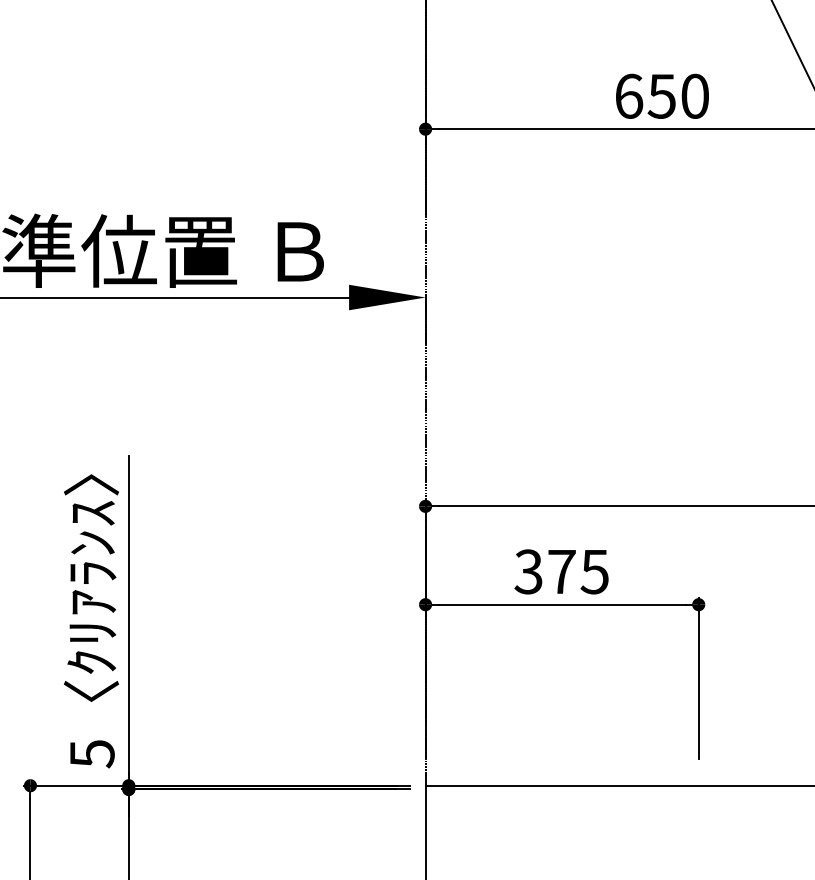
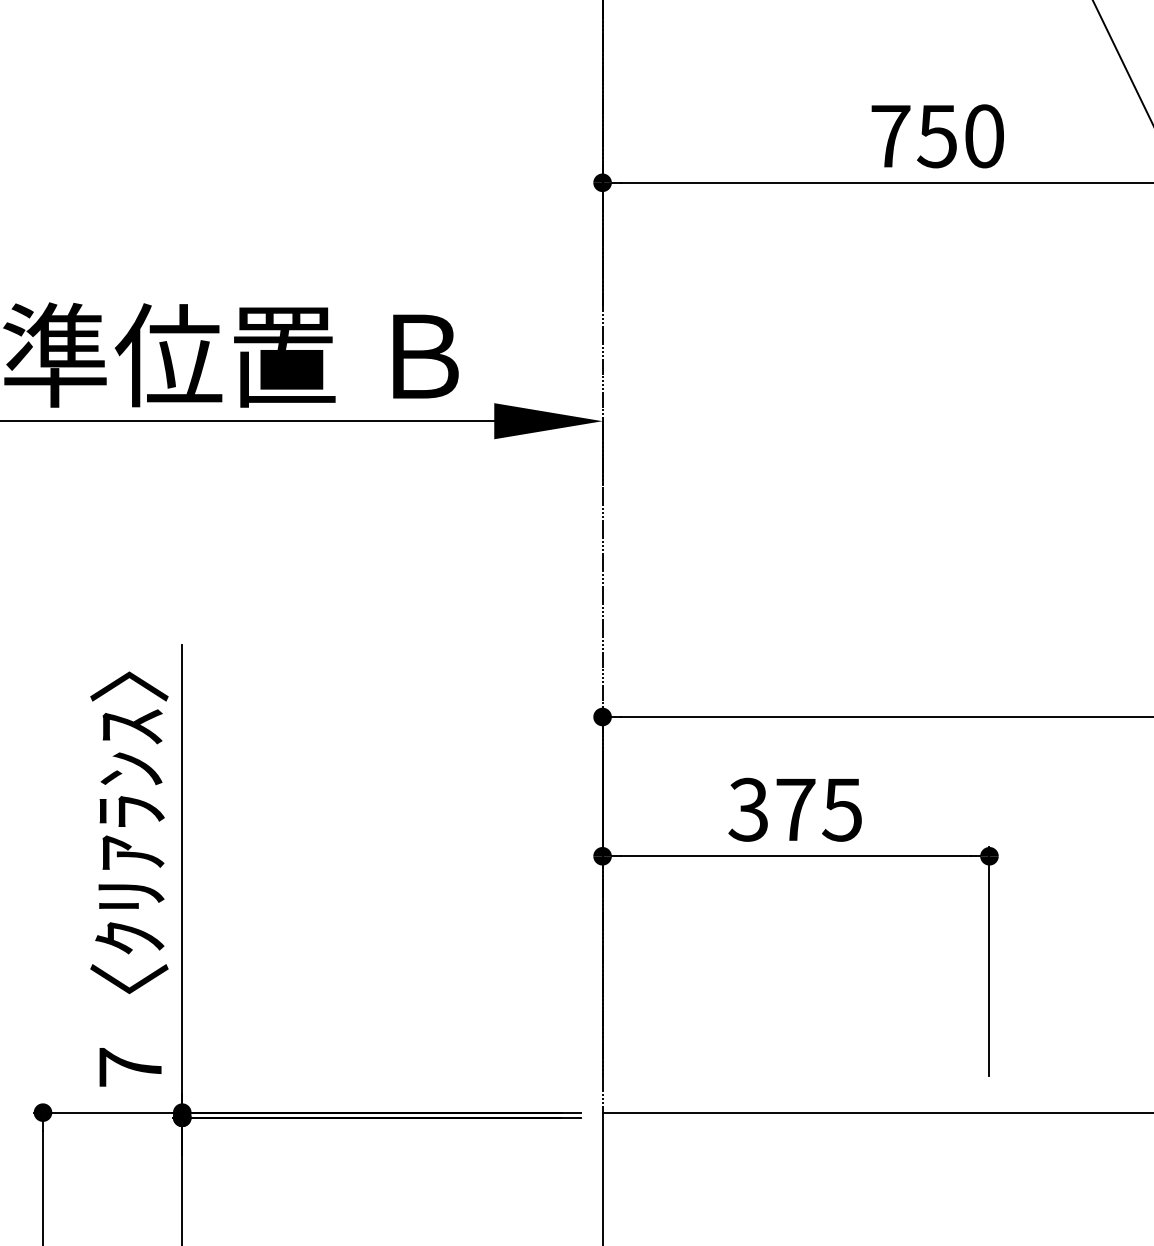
text: (629, 95) -> (891, 135), 650 -> 750
text: (92, 754) -> (130, 1068), 5 -> 7

